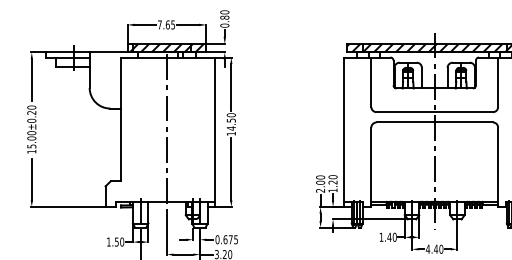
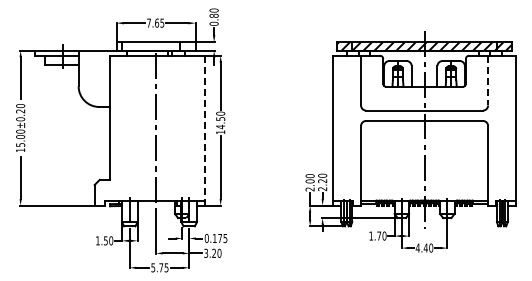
hatch: (167, 48) -> (156, 46), removed
line: (498, 82) -> (488, 80), solid -> dashed
line: (215, 132) -> (204, 130), solid -> dashed
text: (332, 190) -> (322, 189), 1.20 -> 2.20
text: (389, 236) -> (379, 235), 1.40 -> 1.70
text: (225, 238) -> (214, 237), 0.675 -> 0.175

